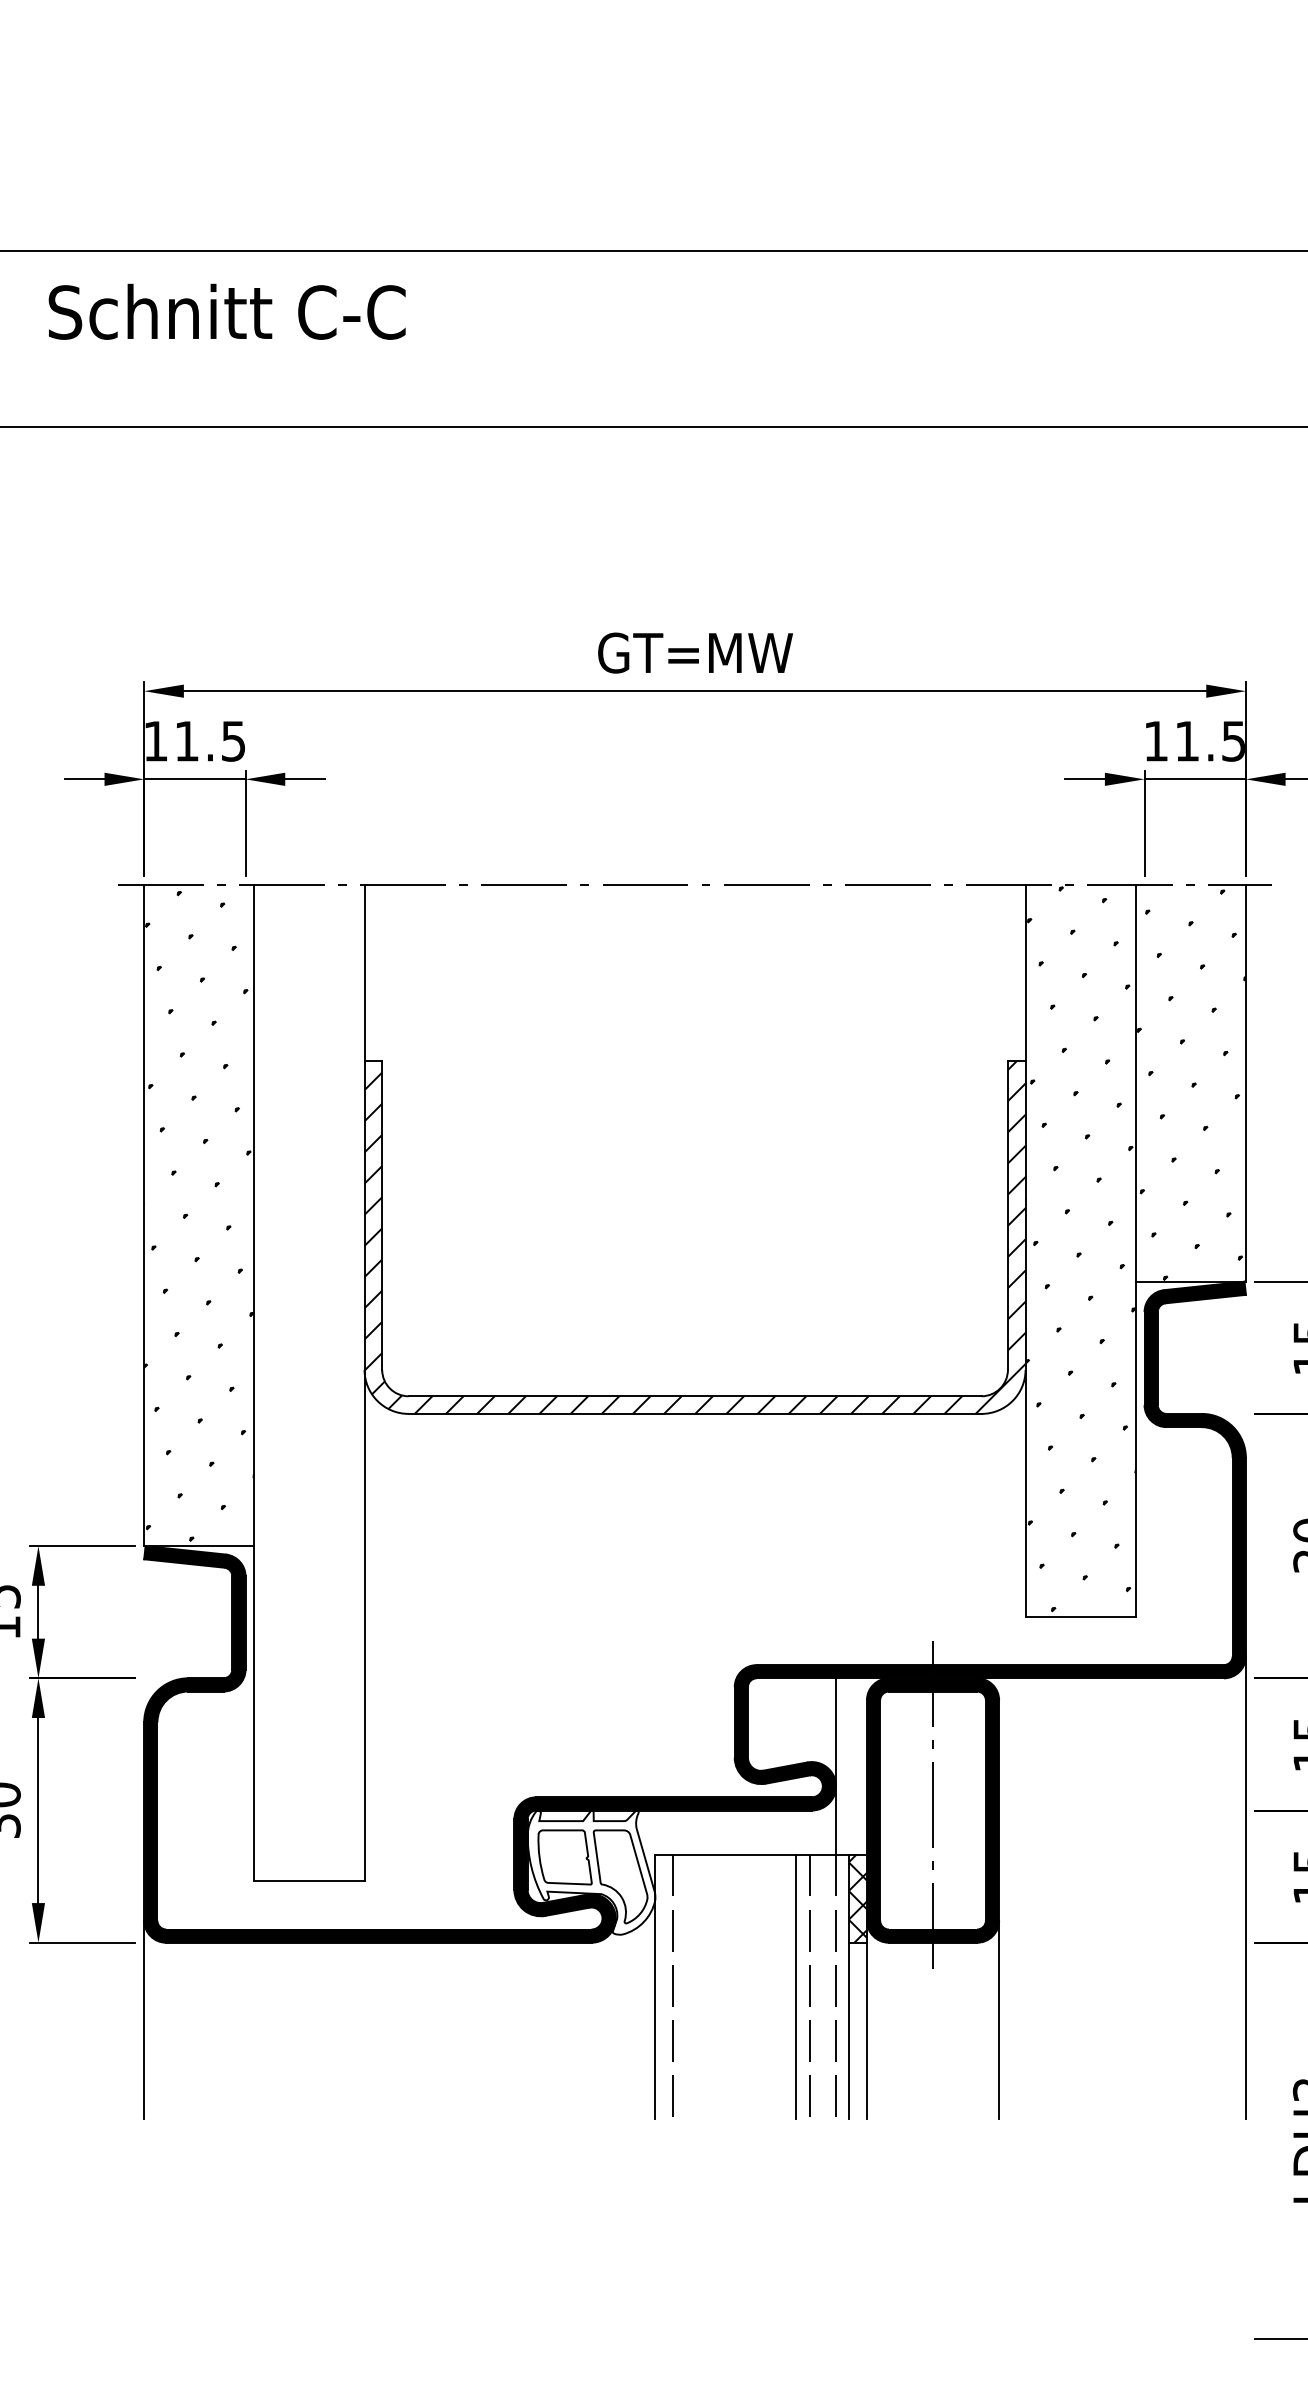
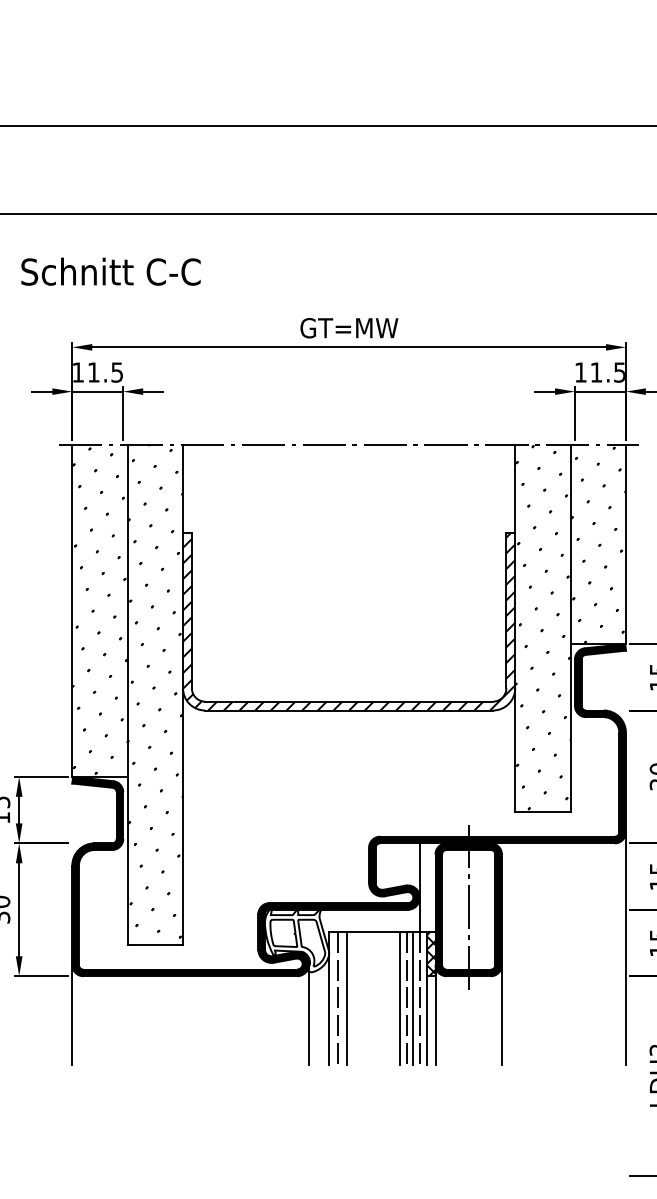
text: (226, 311) -> (110, 271), moved
hatch: (309, 1376) -> (155, 691), added
line: (689, 1985) -> (346, 997), added
line: (823, 1985) -> (413, 997), added
line: (616, 2018) -> (309, 1014), added

